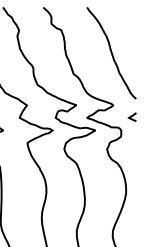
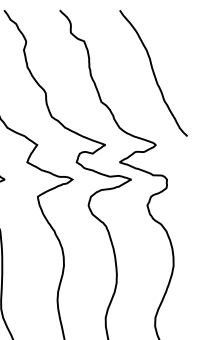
curve: (131, 116) -> (180, 160), removed

